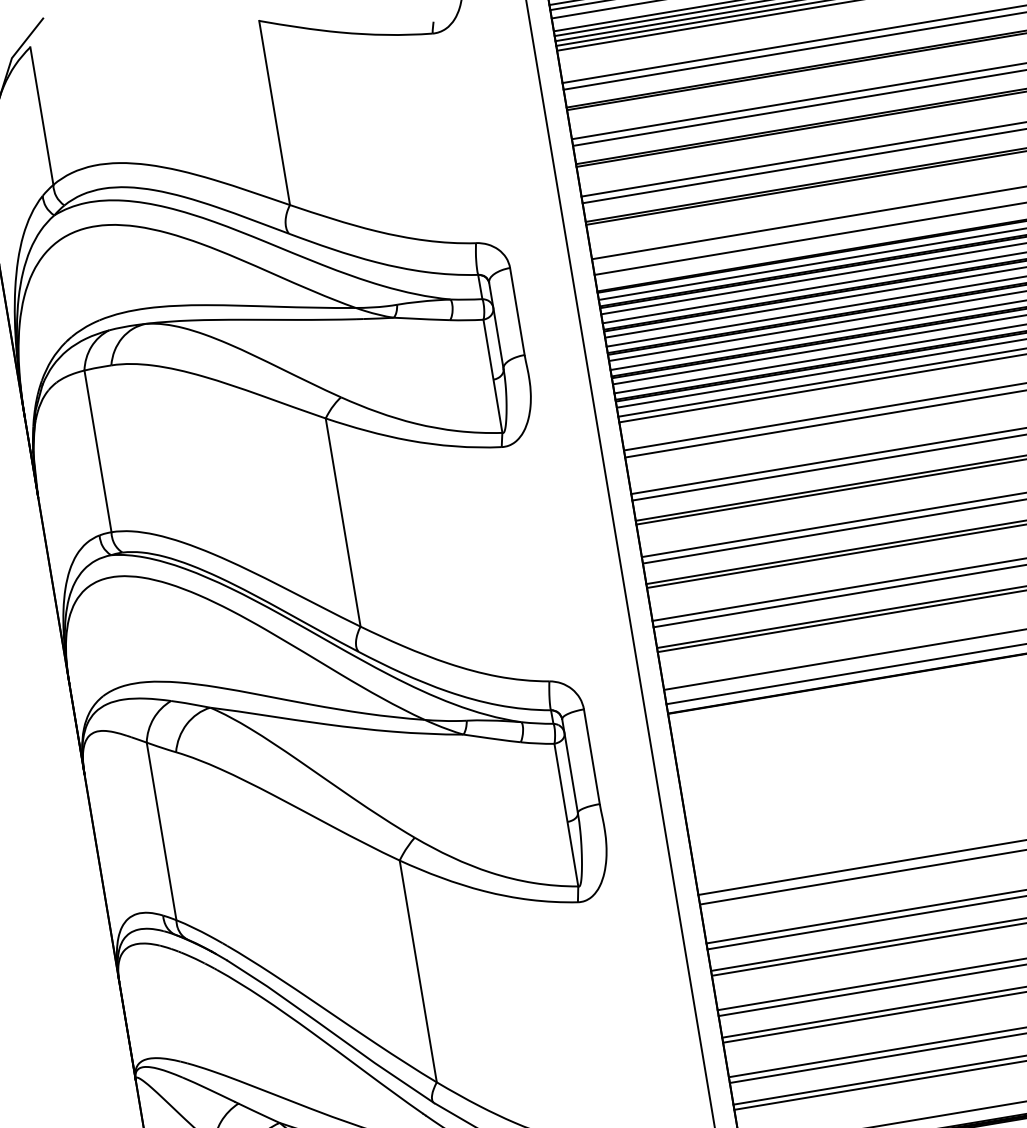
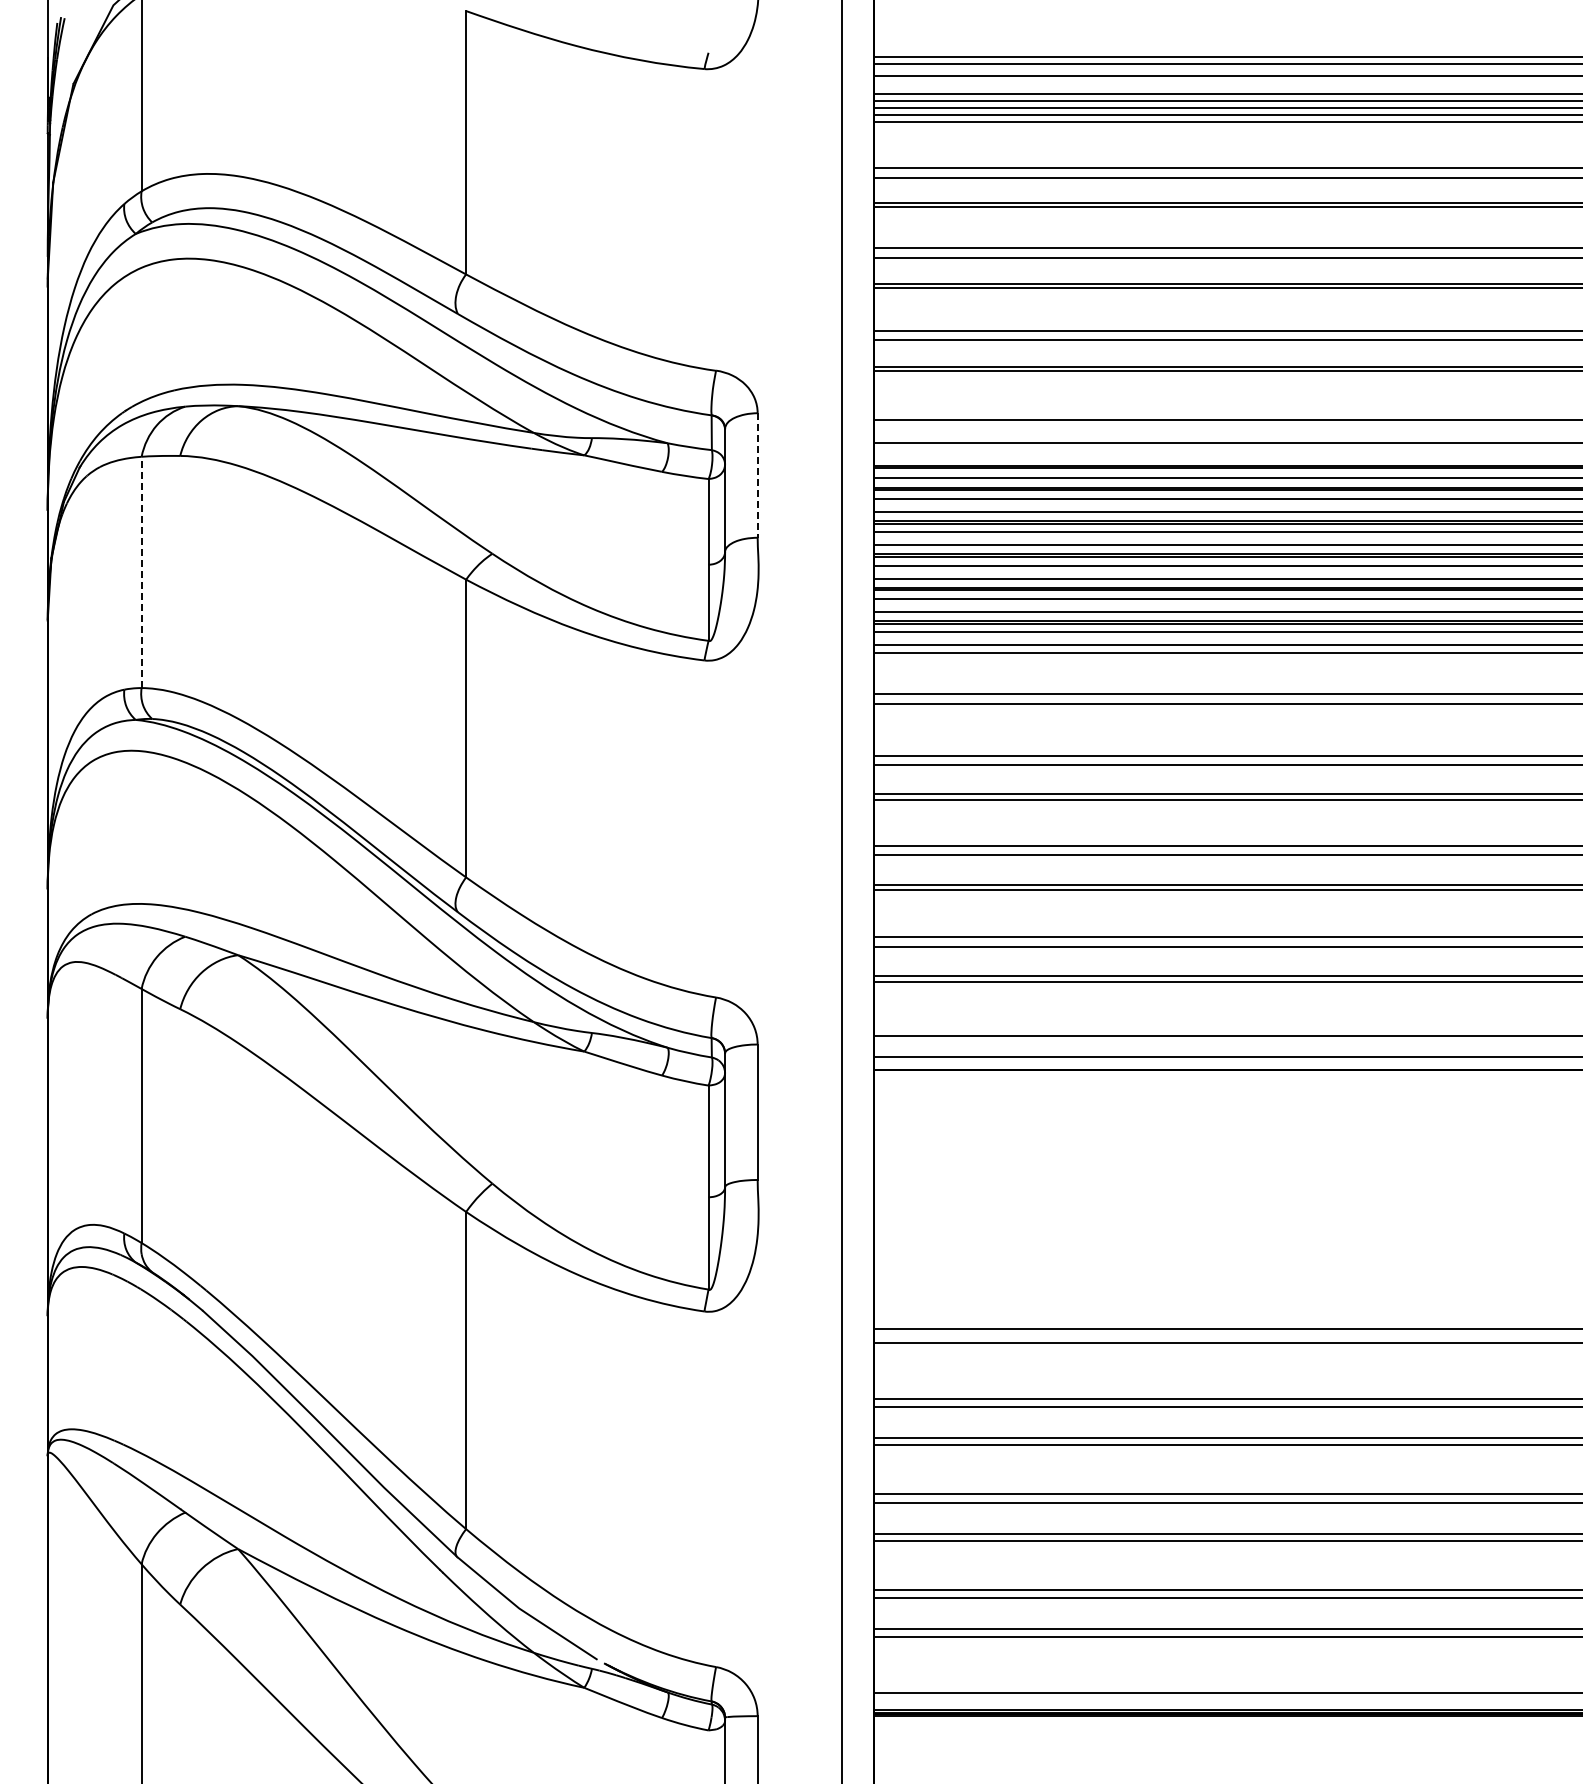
line: (517, 311) -> (757, 475), solid -> dashed
line: (97, 451) -> (141, 572), solid -> dashed

